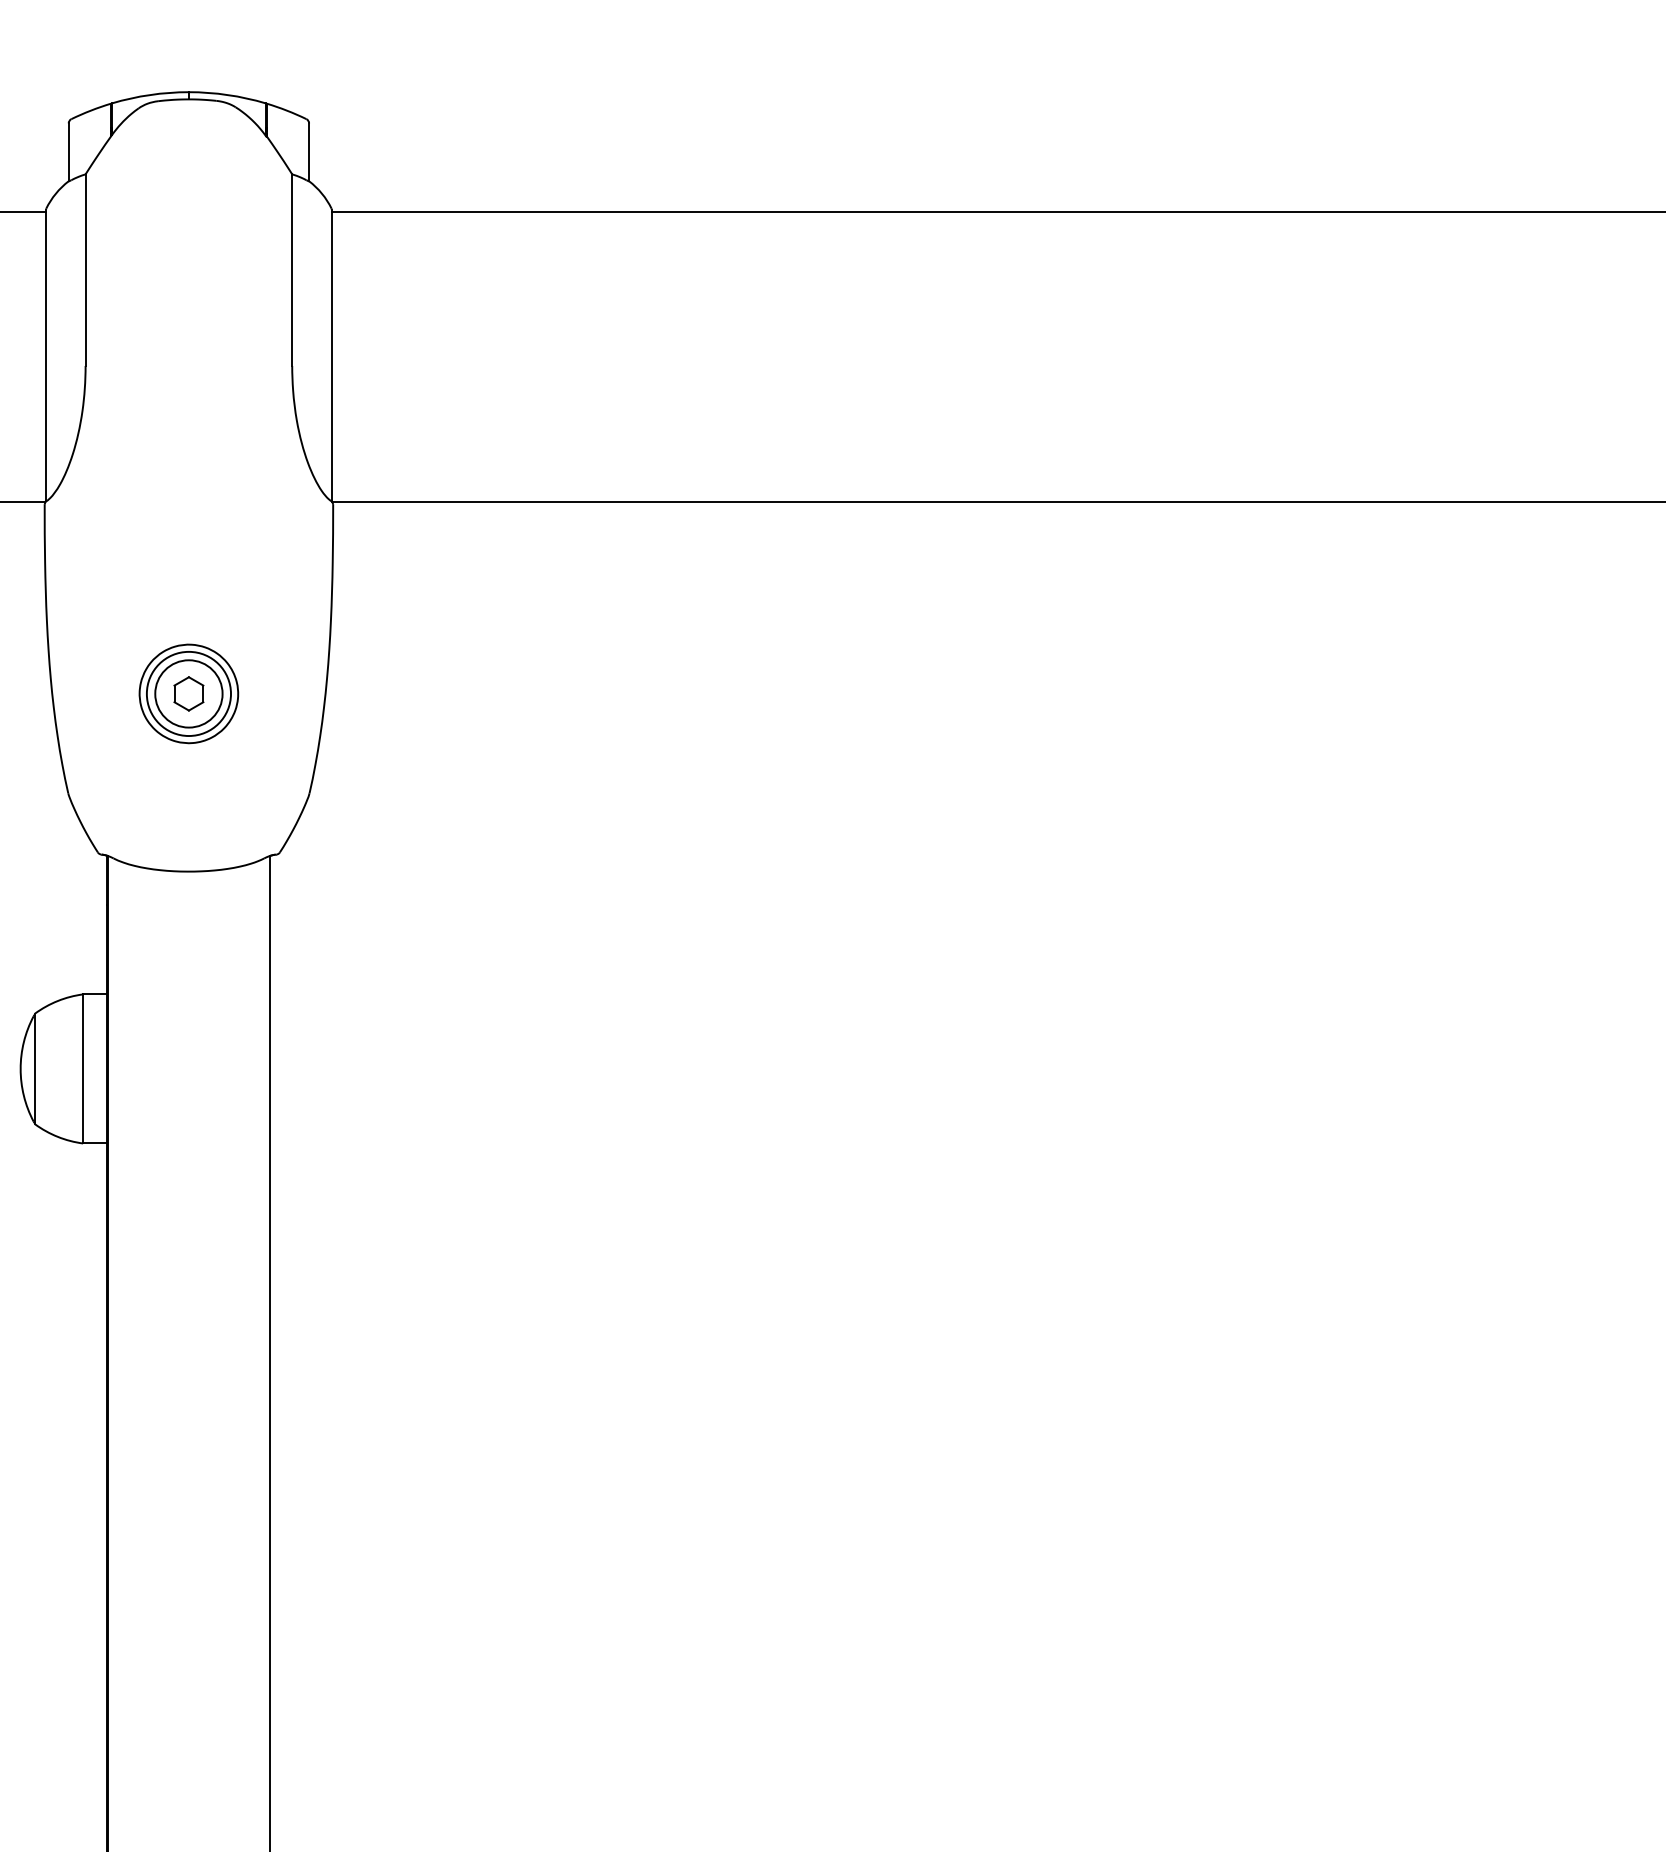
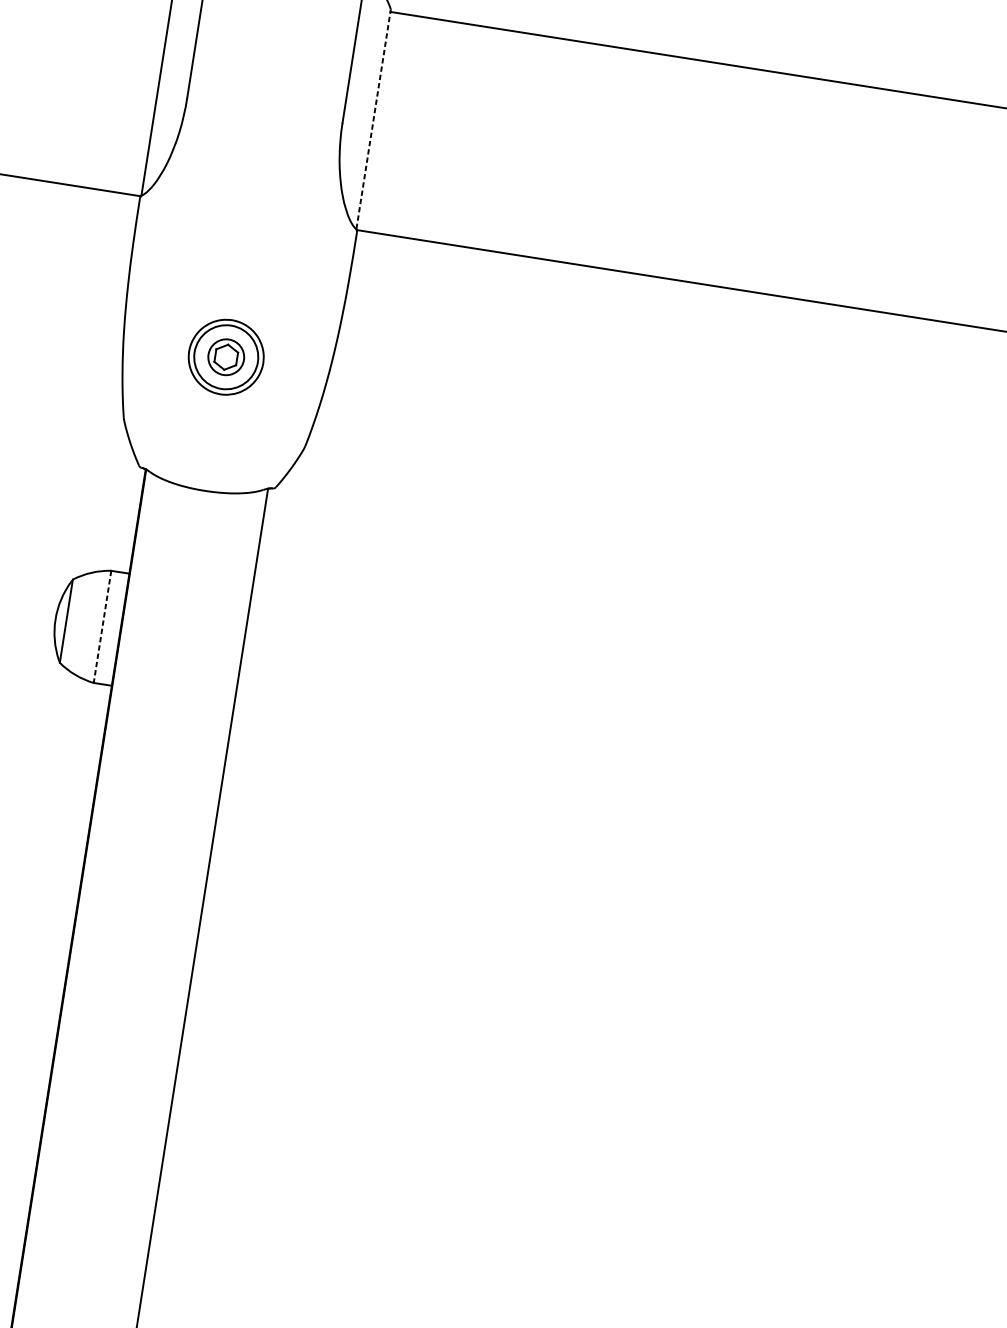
line: (331, 355) -> (373, 119), solid -> dashed
circle: (188, 693) -> (225, 356), size x0.7
line: (83, 1068) -> (102, 626), solid -> dashed

